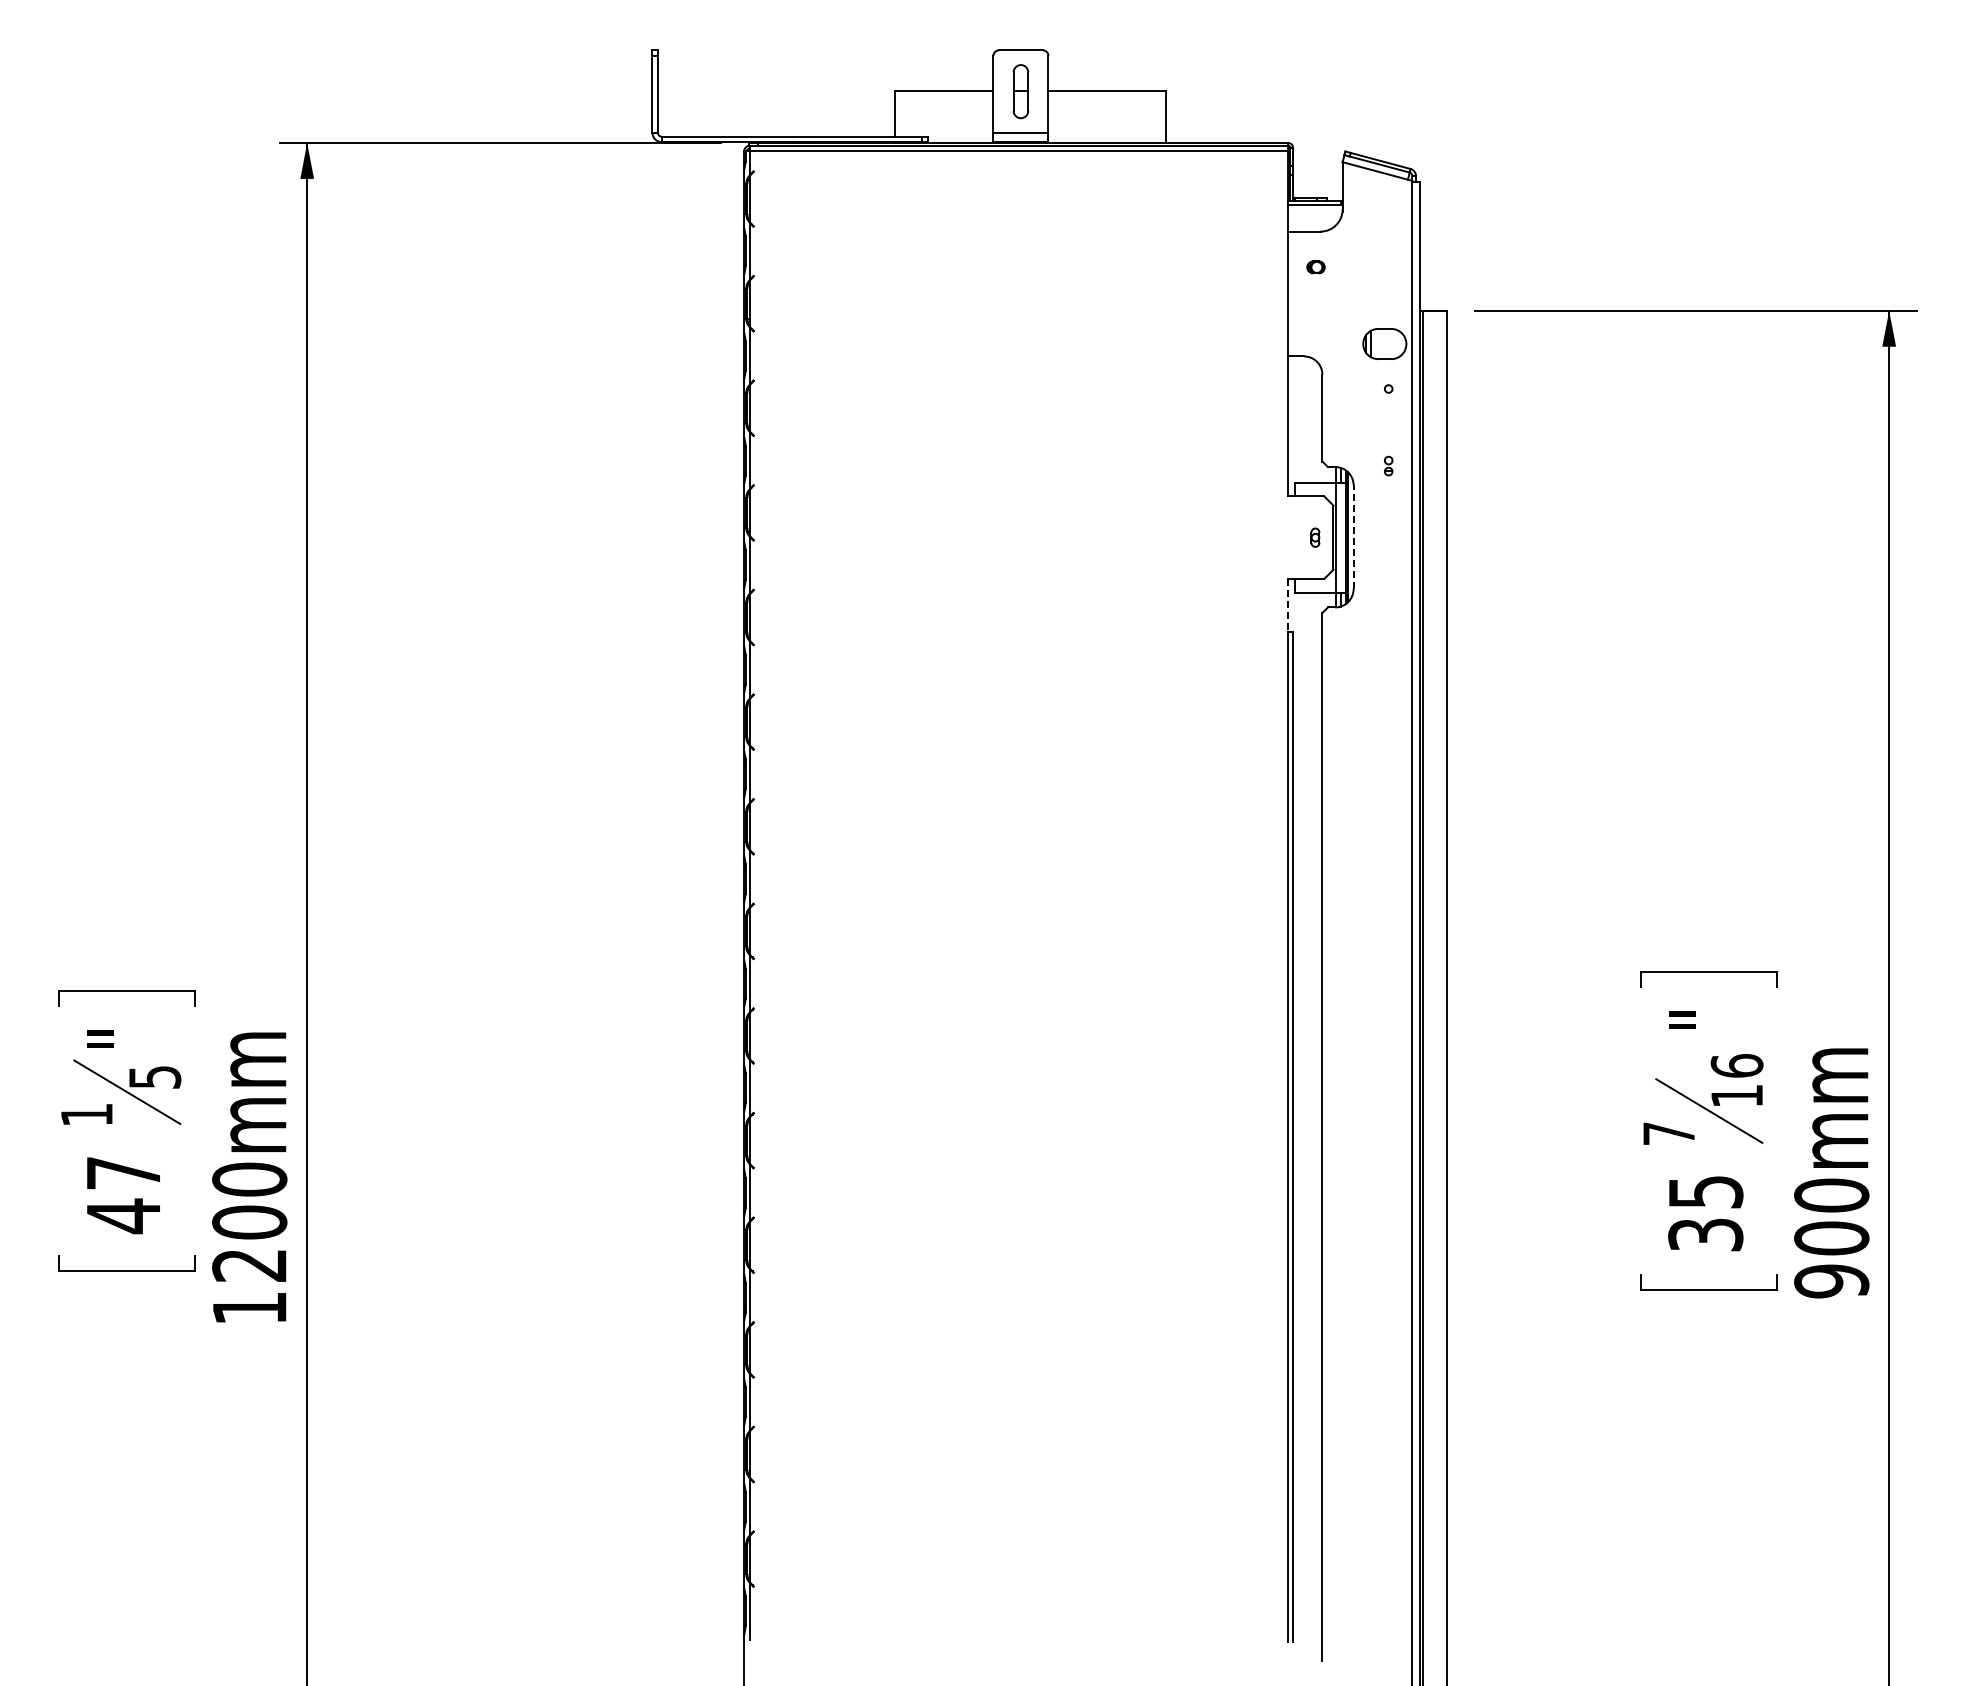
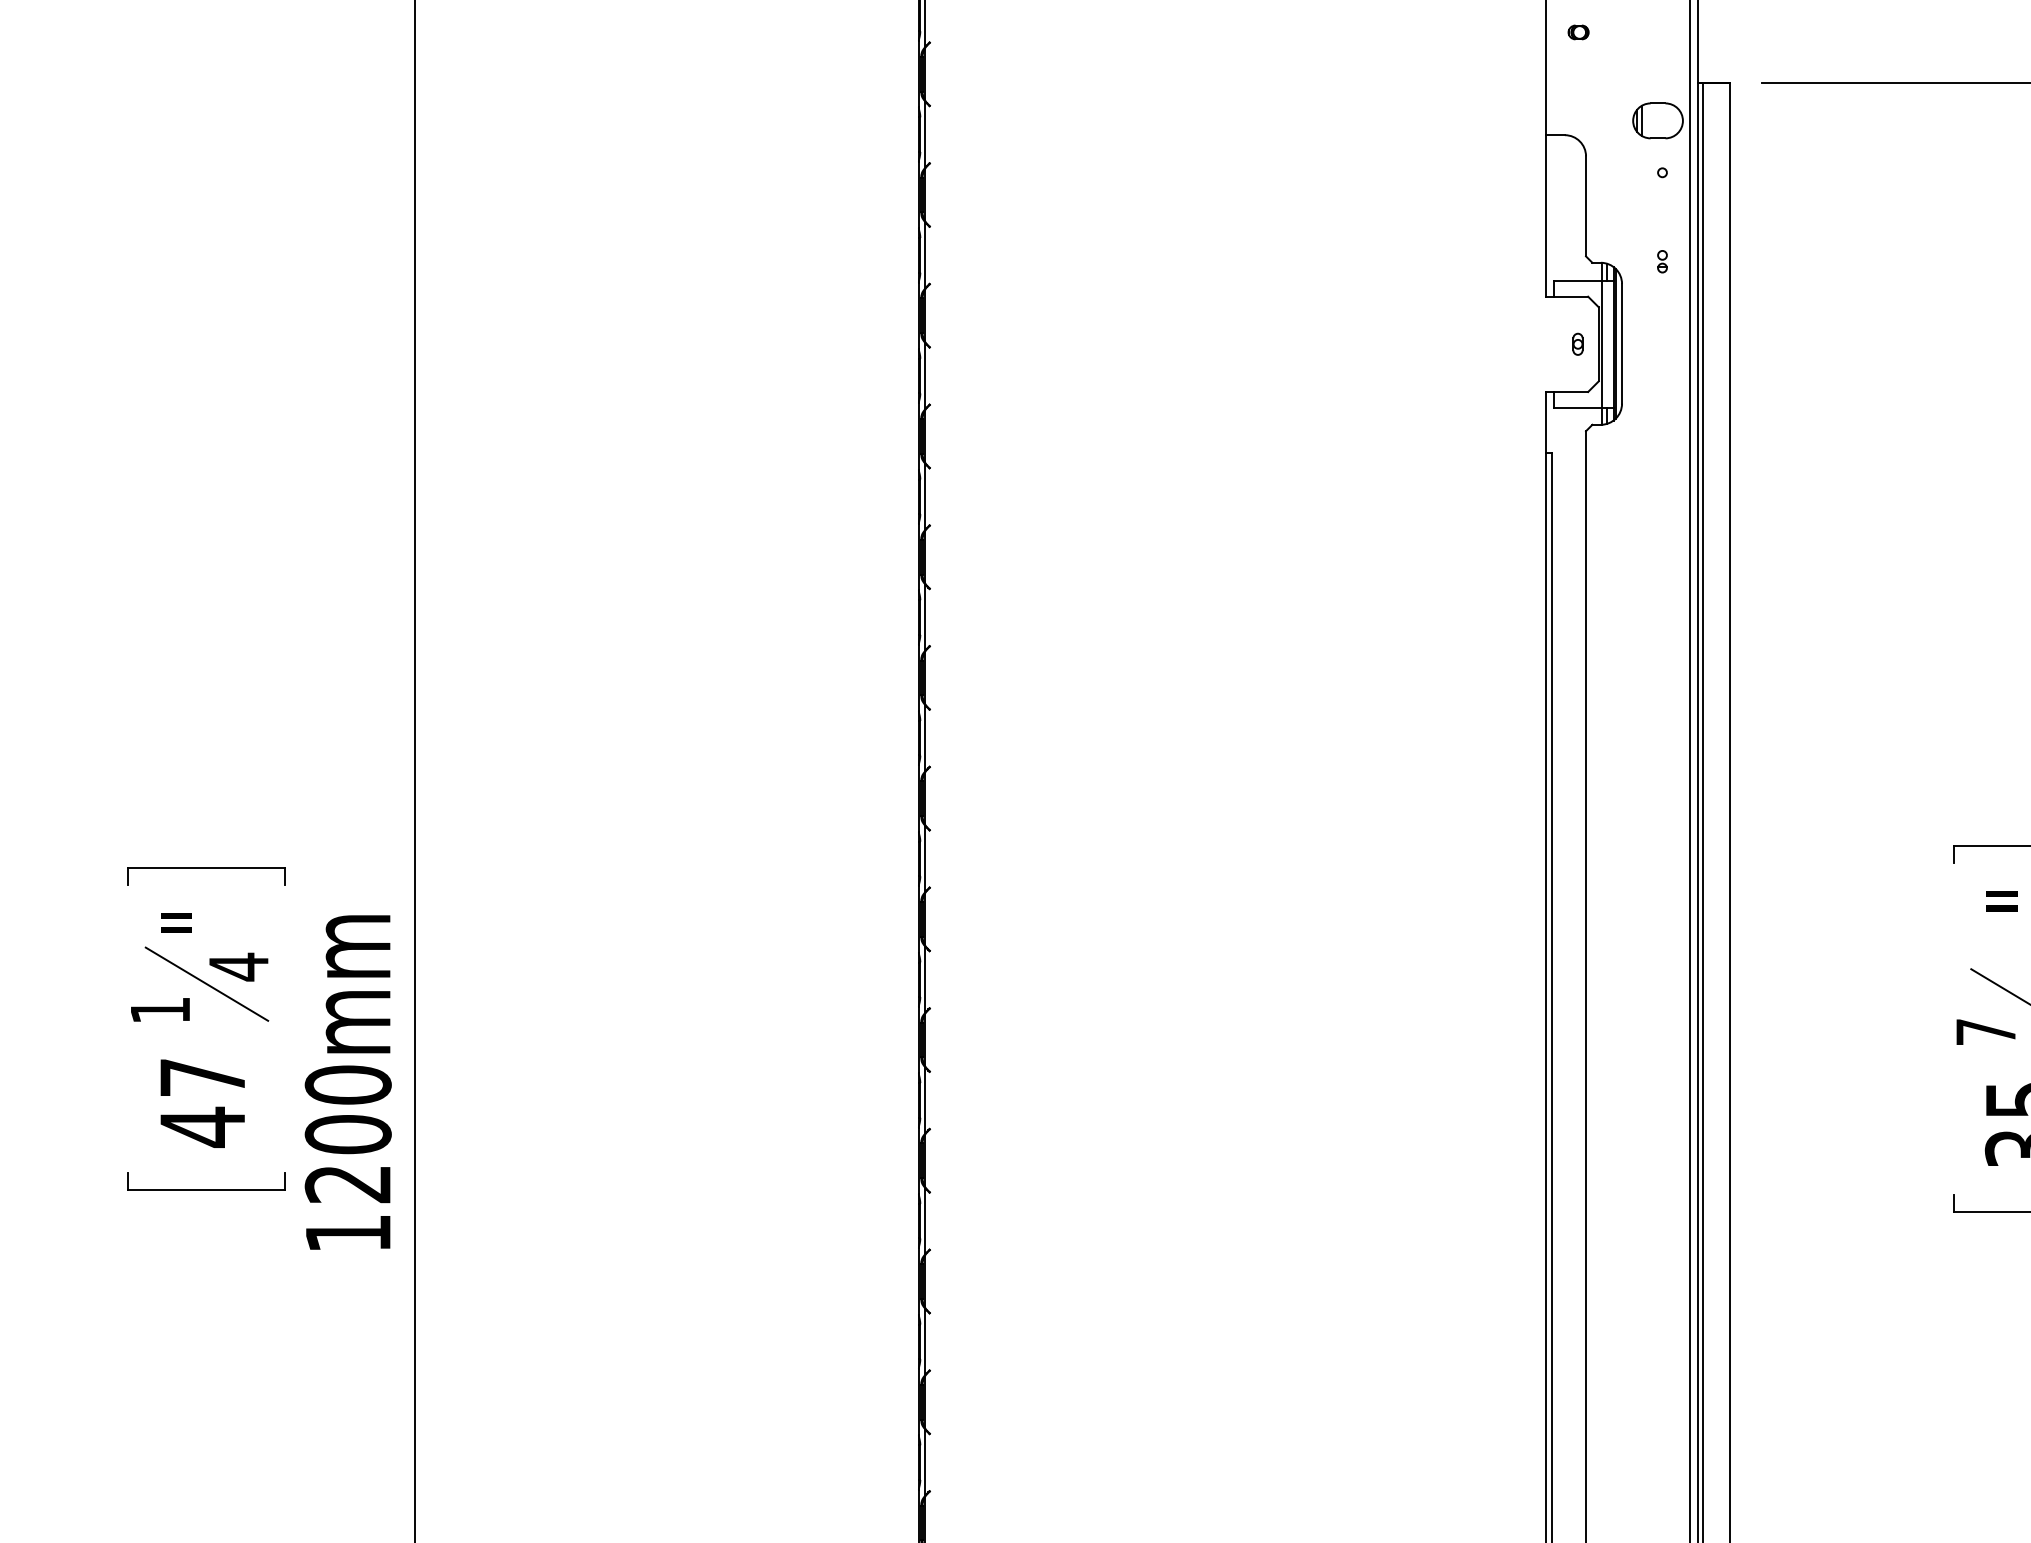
line: (1353, 537) -> (1621, 344), dashed -> solid
line: (1287, 605) -> (1545, 422), dashed -> solid
text: (155, 1077) -> (239, 967), 5 -> 4

